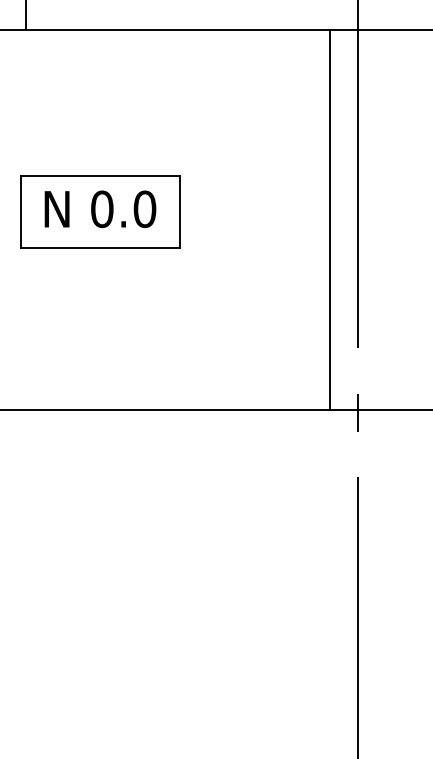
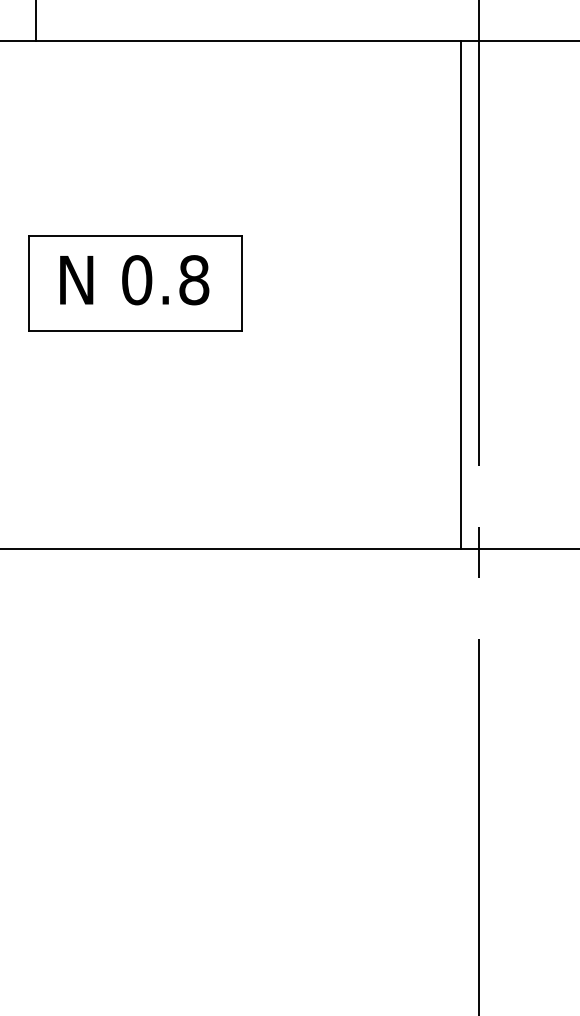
text: (145, 209) -> (194, 280), 0.0 -> 0.8
line: (329, 219) -> (461, 294), moved

